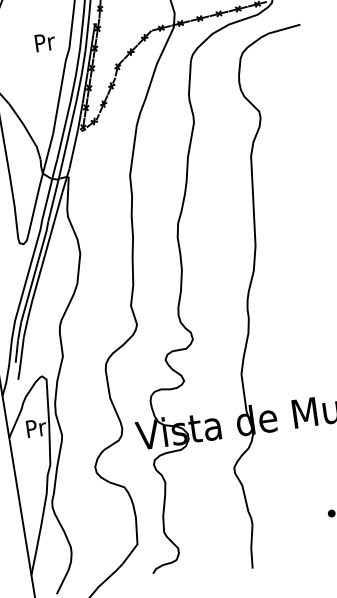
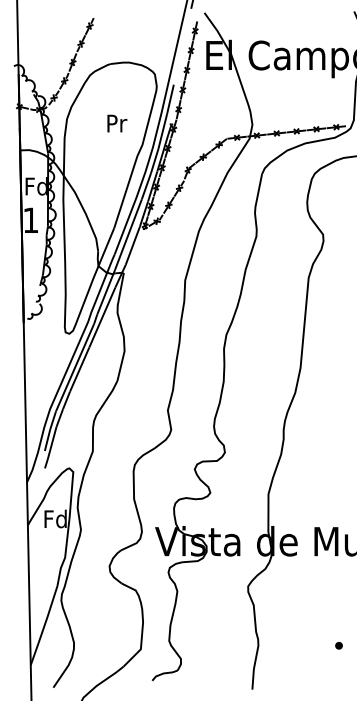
text: (45, 42) -> (117, 123), moved
text: (35, 427) -> (55, 518), Pr -> Fd

